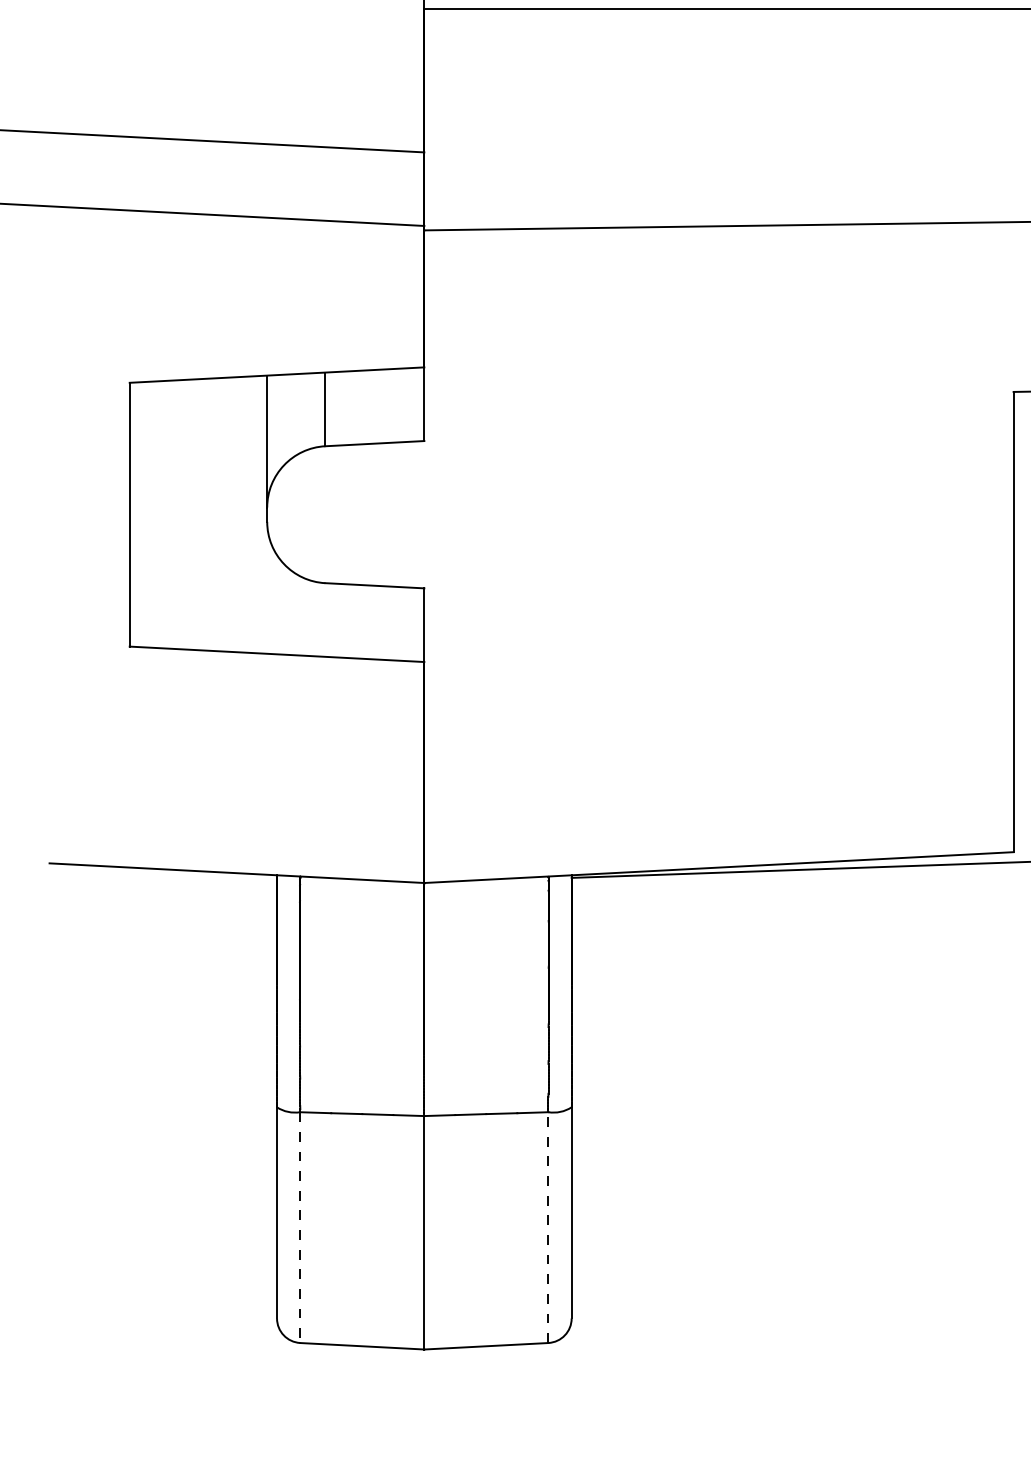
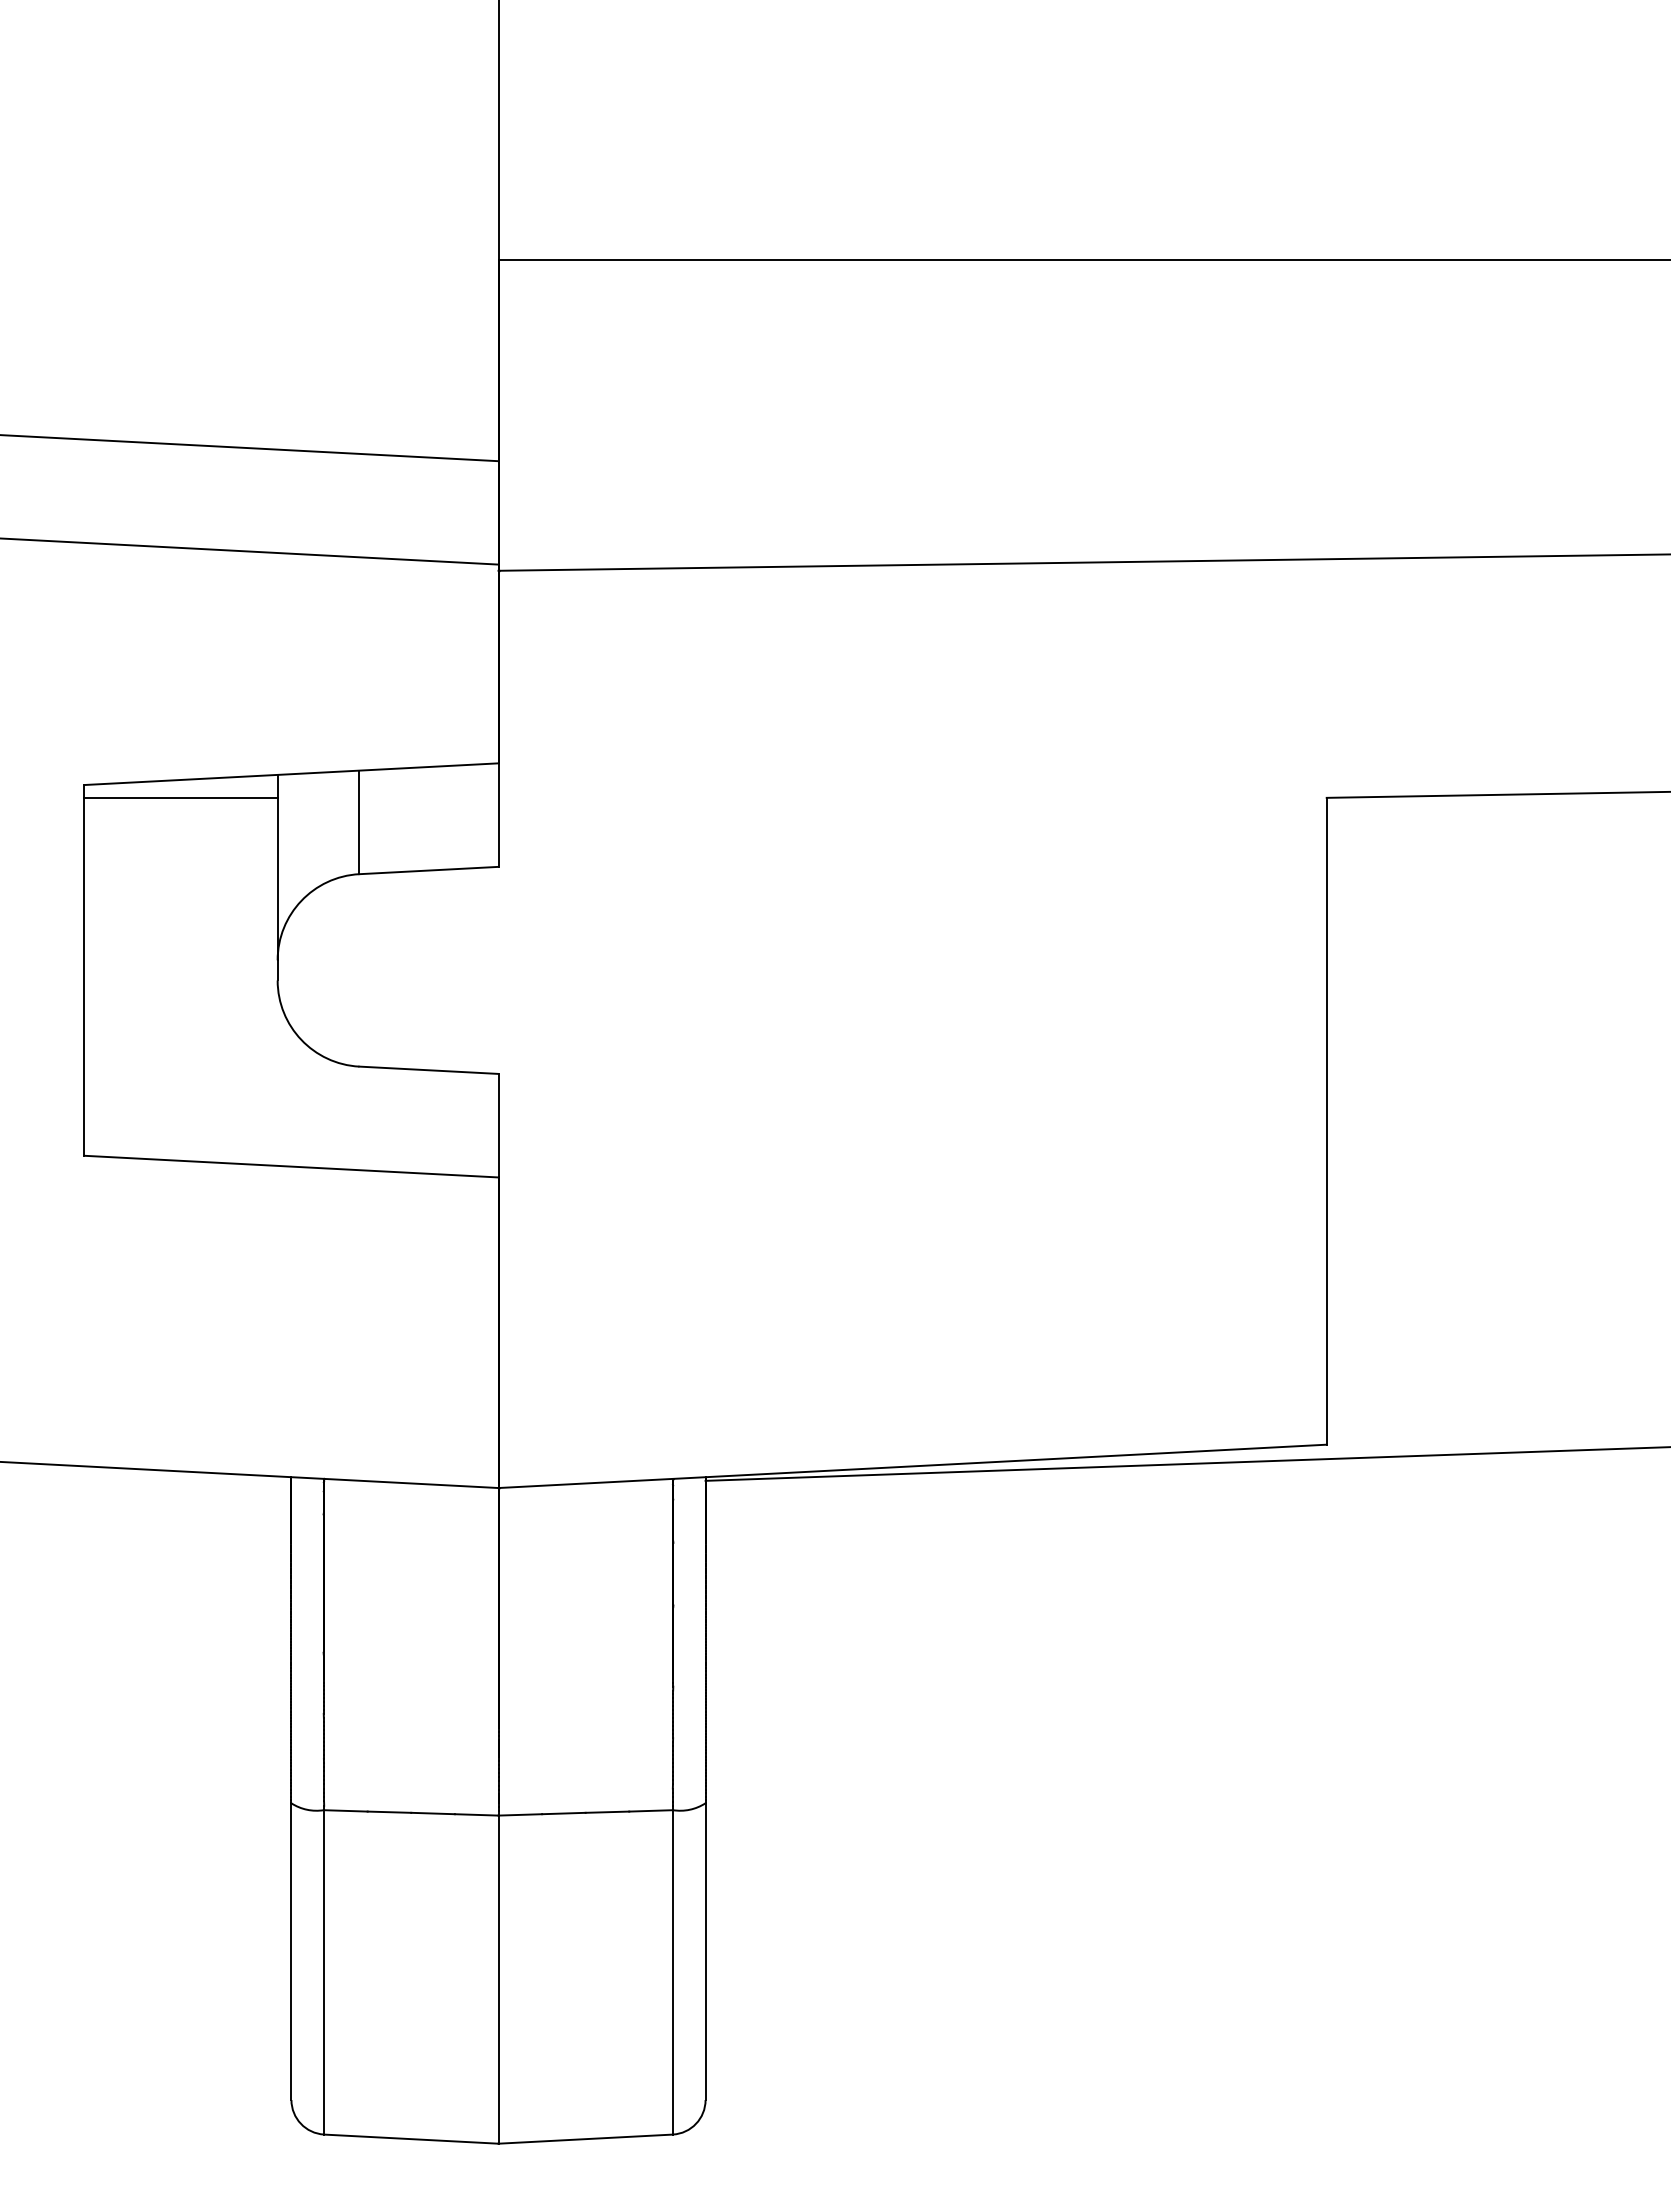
line: (198, 391) -> (180, 797), added
line: (548, 1226) -> (672, 1971), dashed -> solid
line: (300, 1227) -> (324, 1972), dashed -> solid

